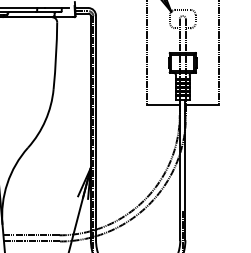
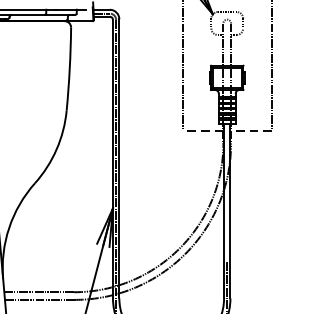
line: (162, 105) -> (201, 130), solid -> dashed
line: (201, 105) -> (250, 130), solid -> dashed

